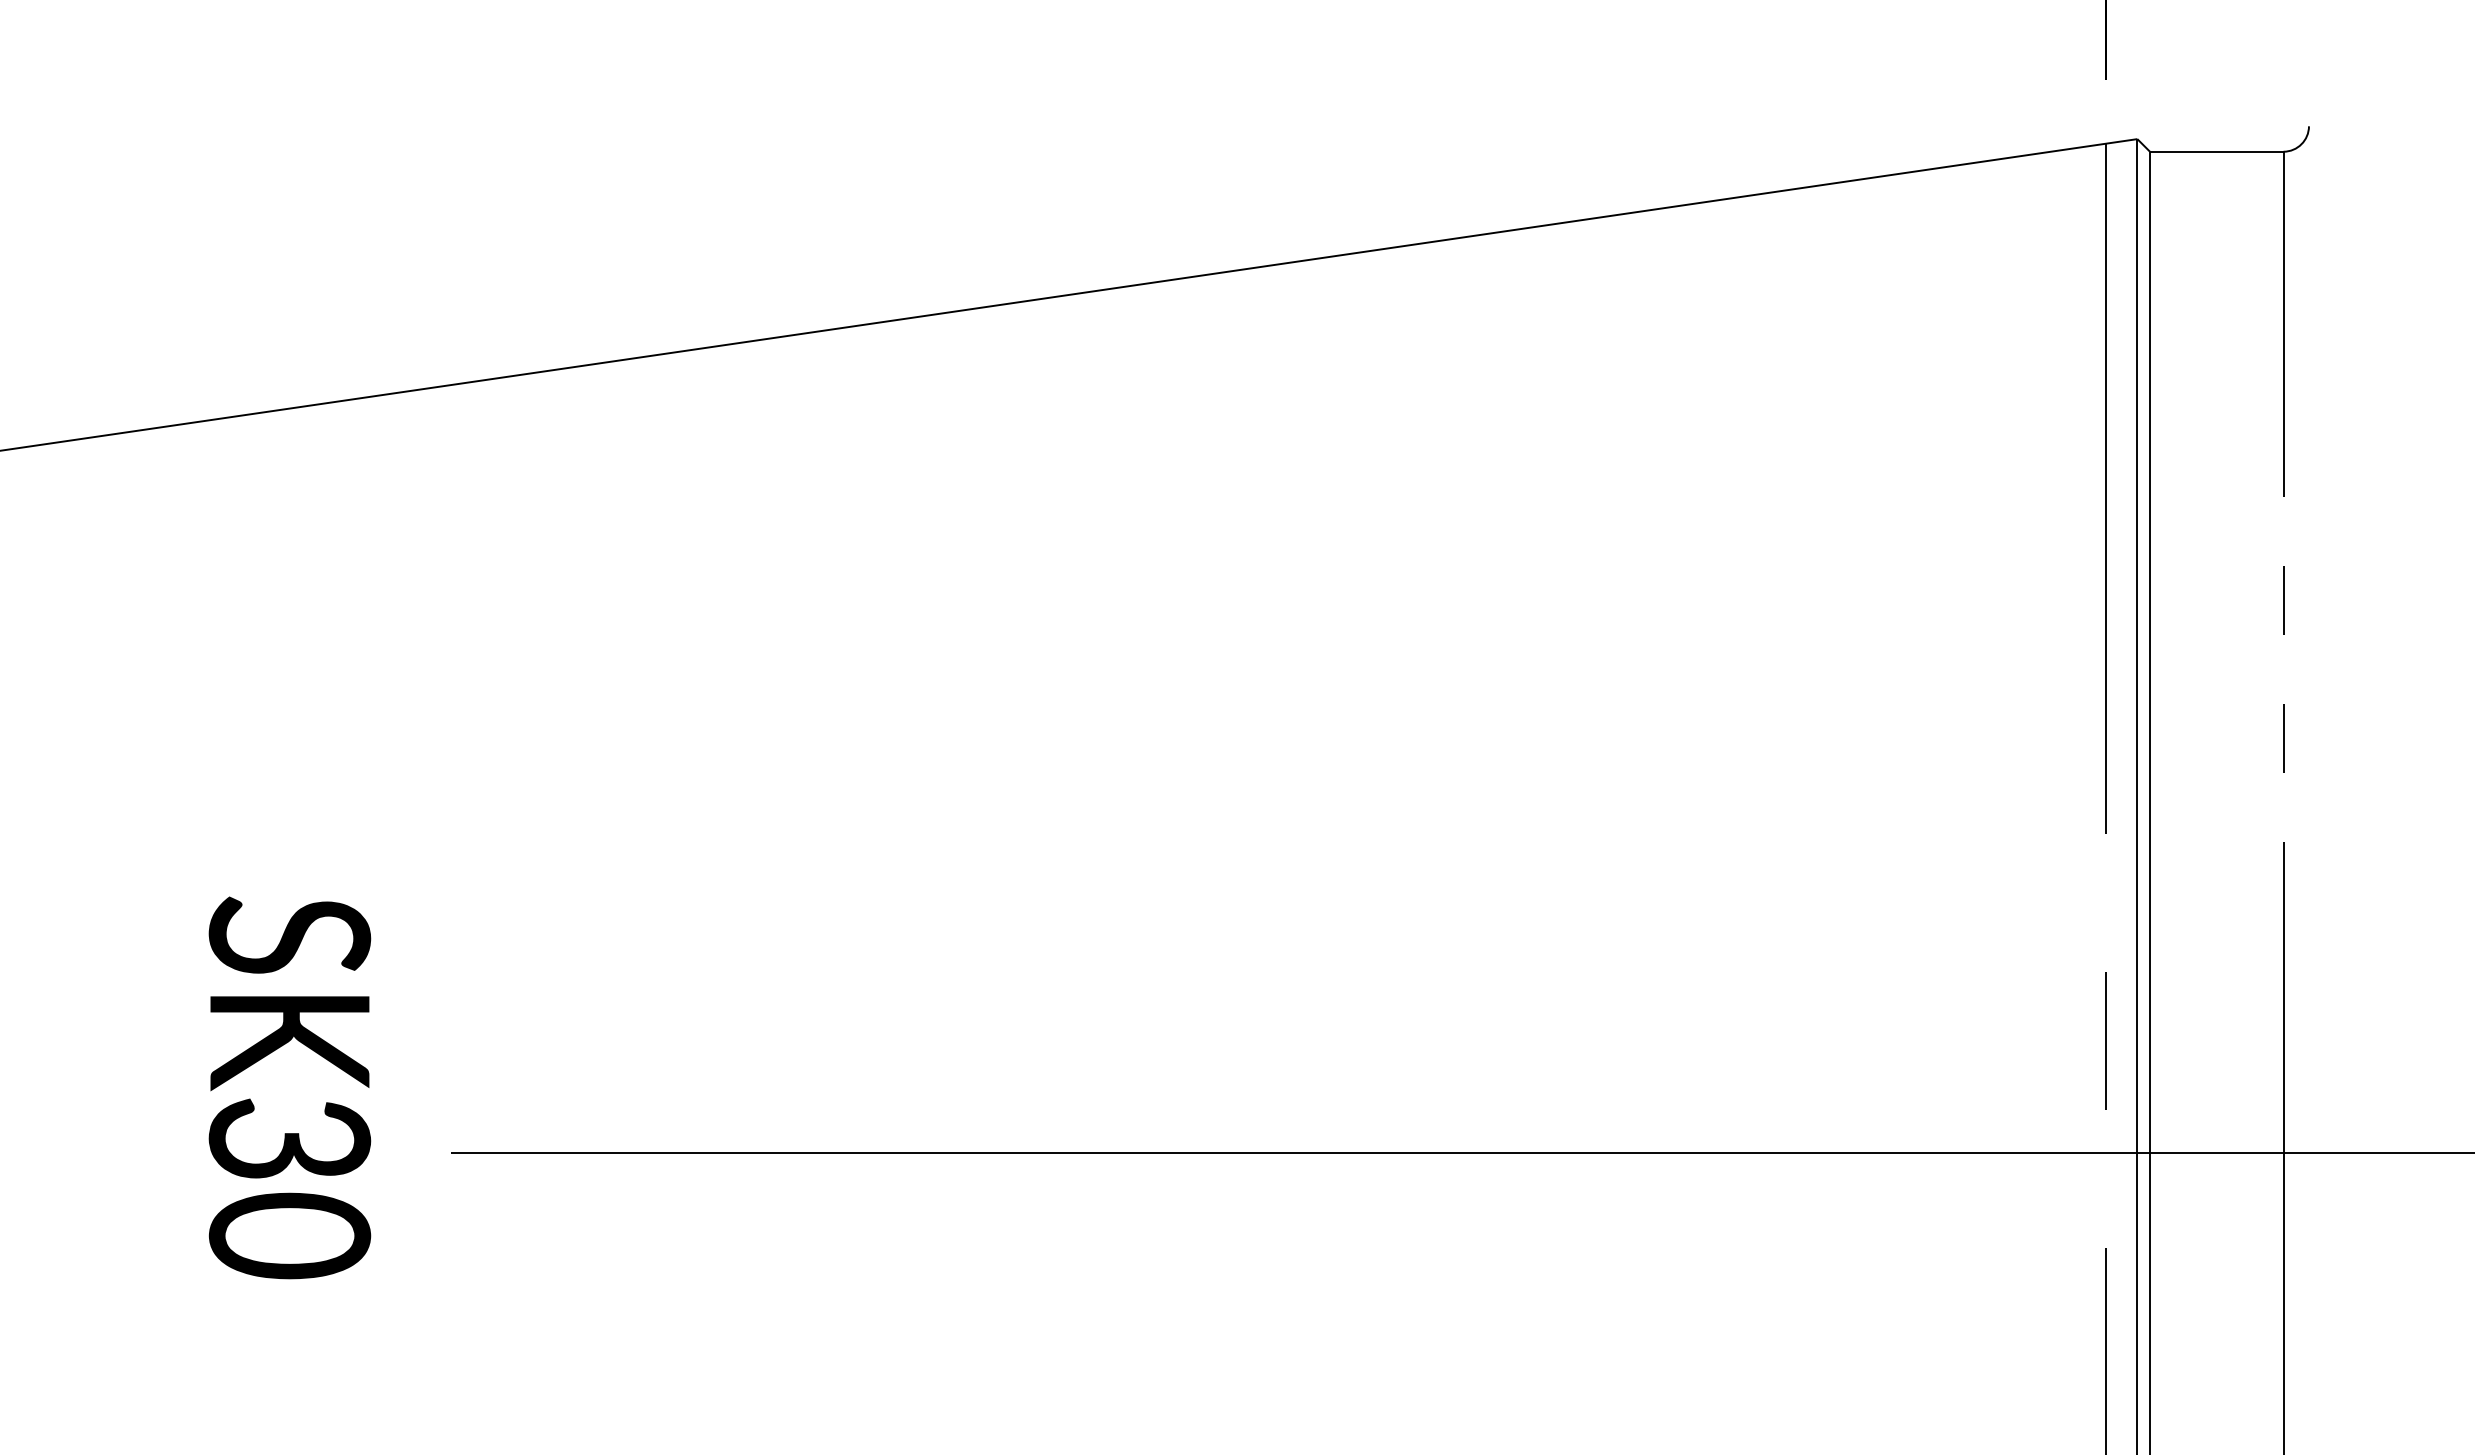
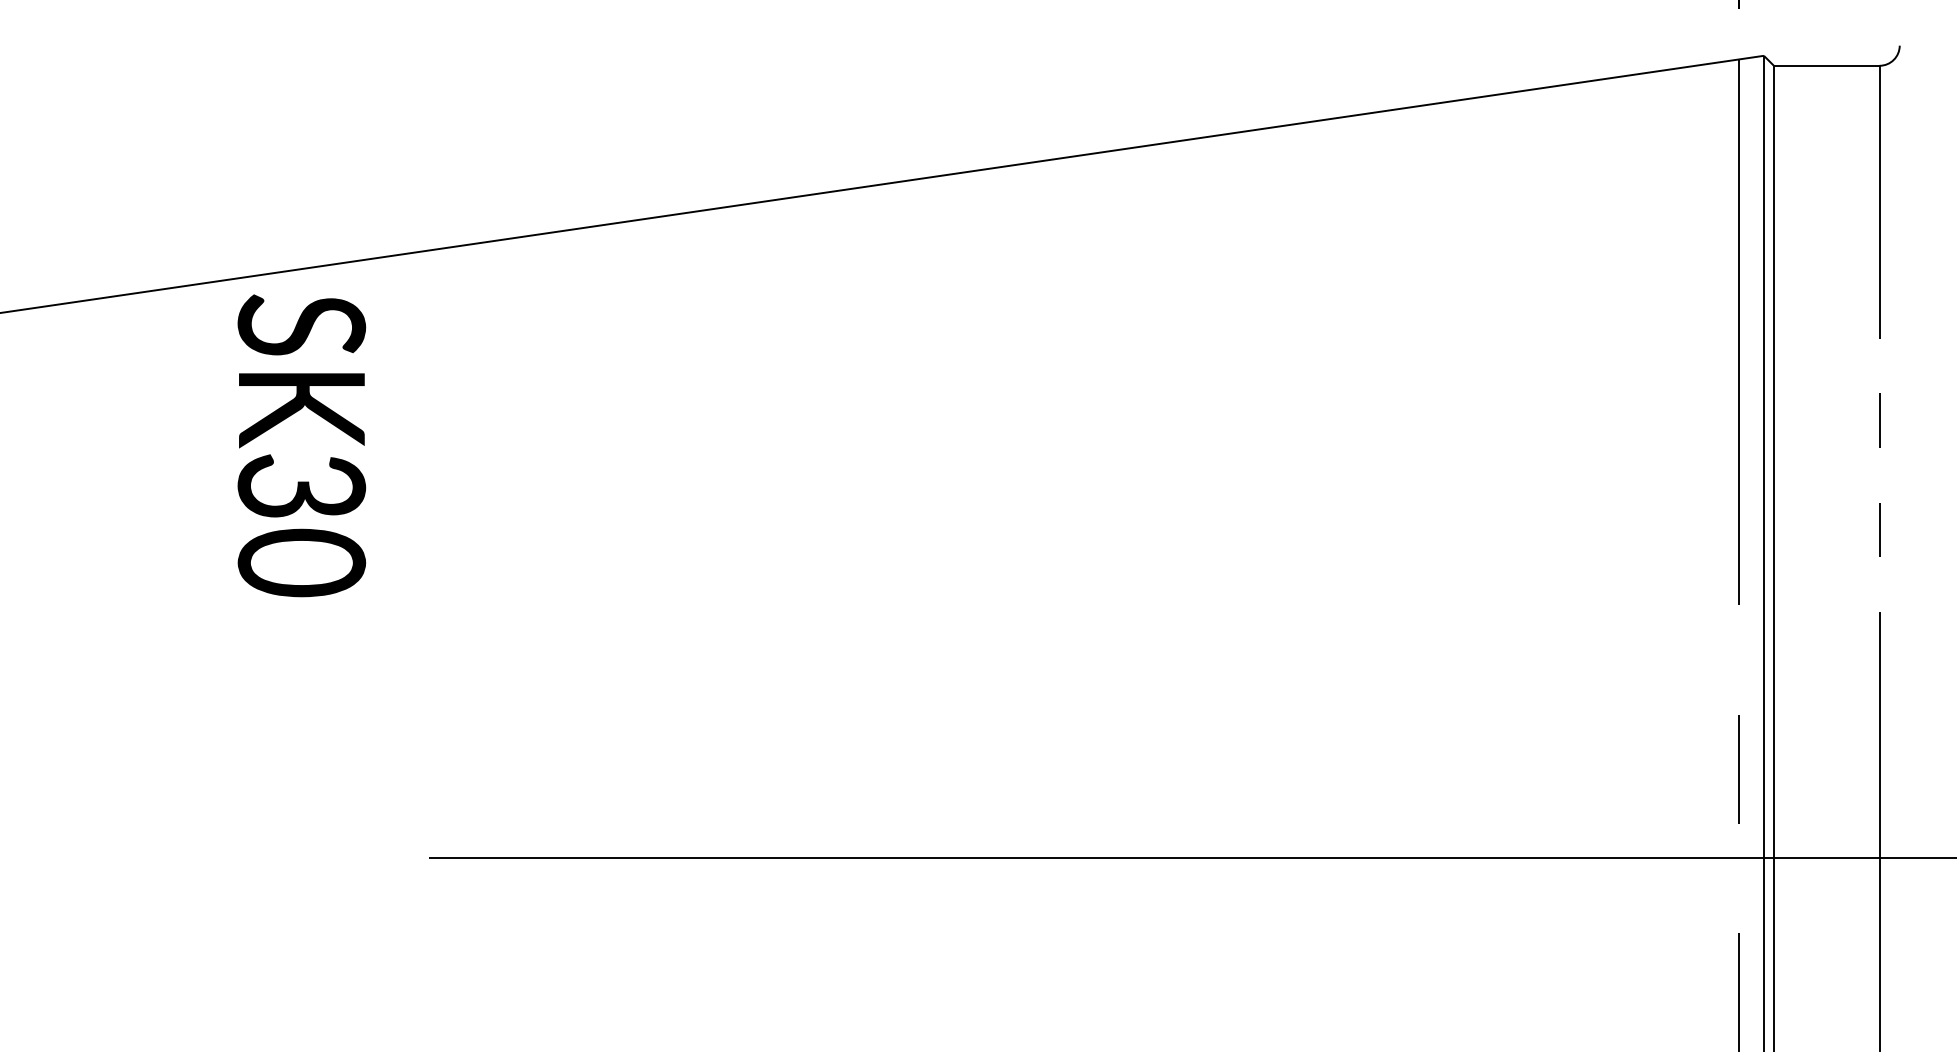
text: (289, 1087) -> (301, 445), moved

